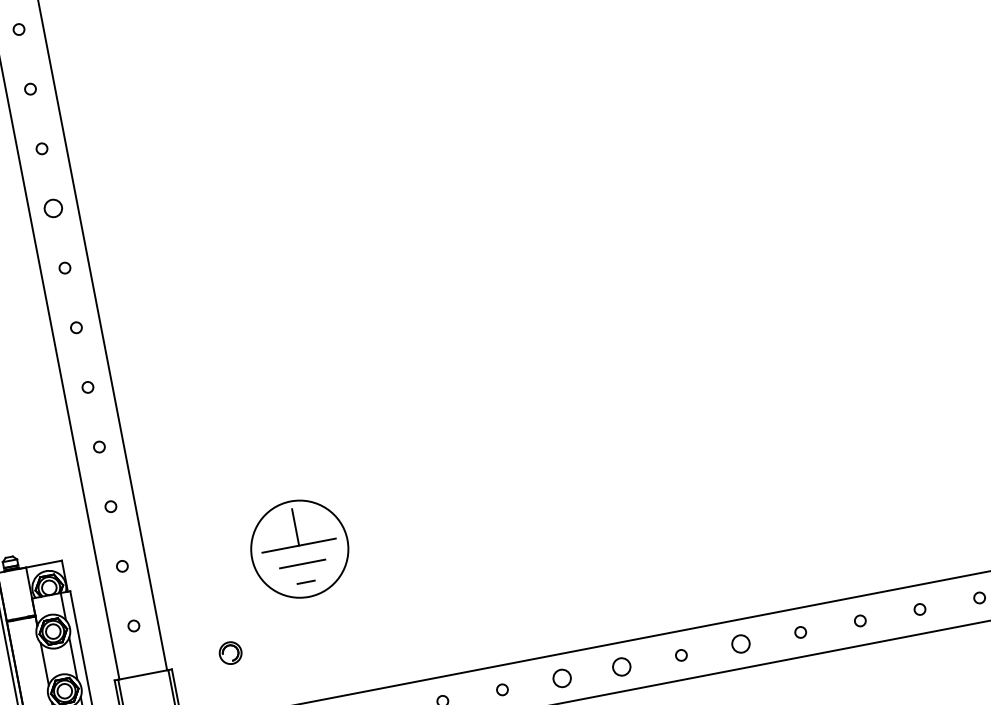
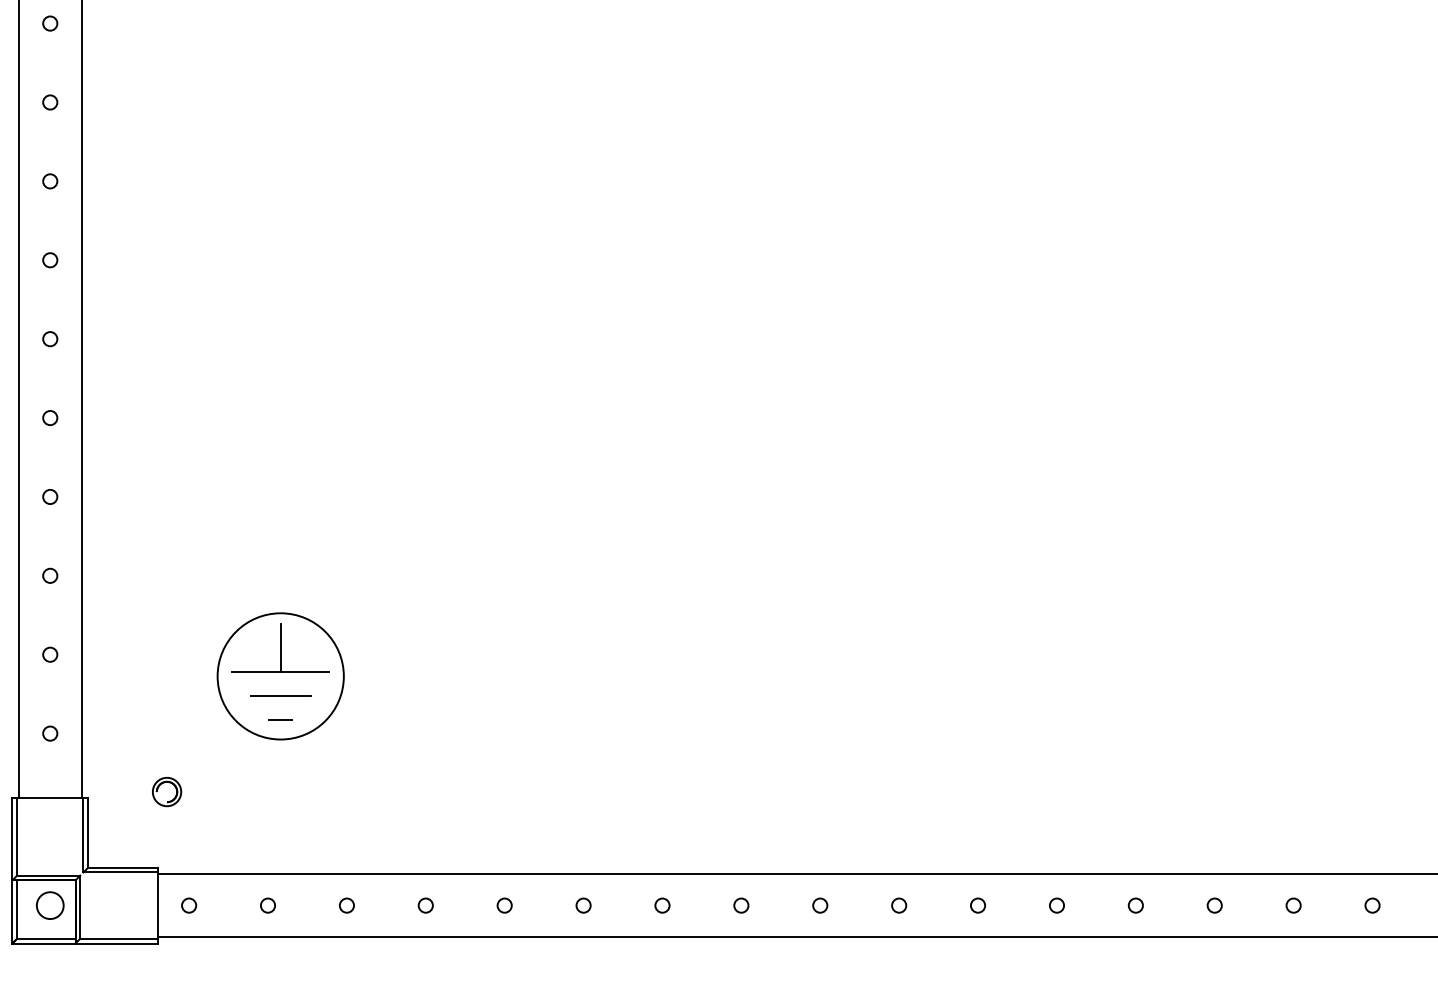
circle: (53, 208) -> (50, 181), size x0.62
circle: (741, 643) -> (820, 905), size x0.62
circle: (621, 666) -> (662, 905), size x0.62
circle: (562, 678) -> (583, 905), size x0.62

